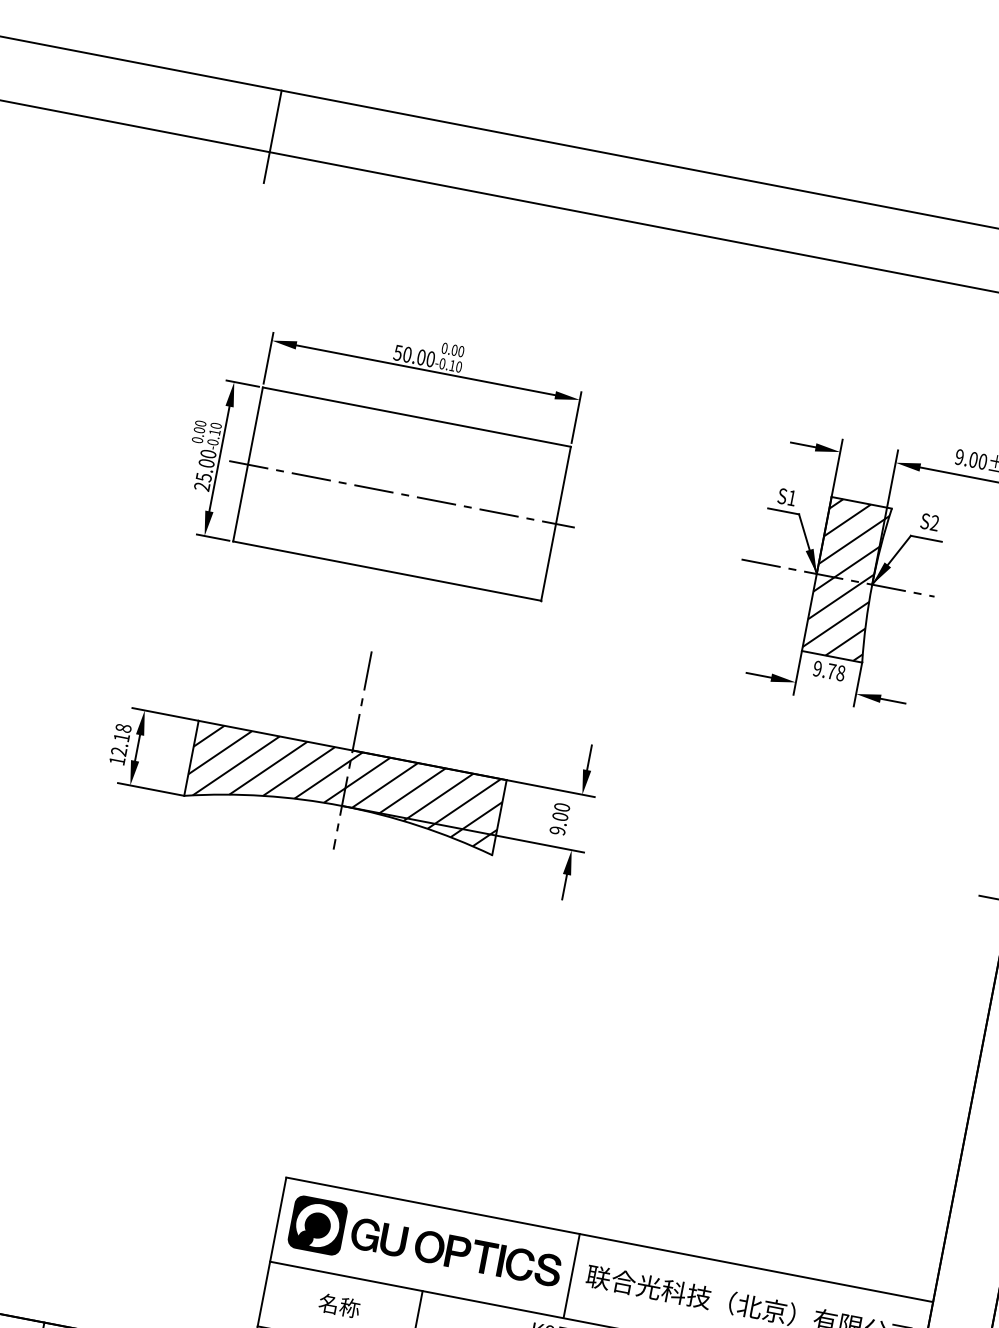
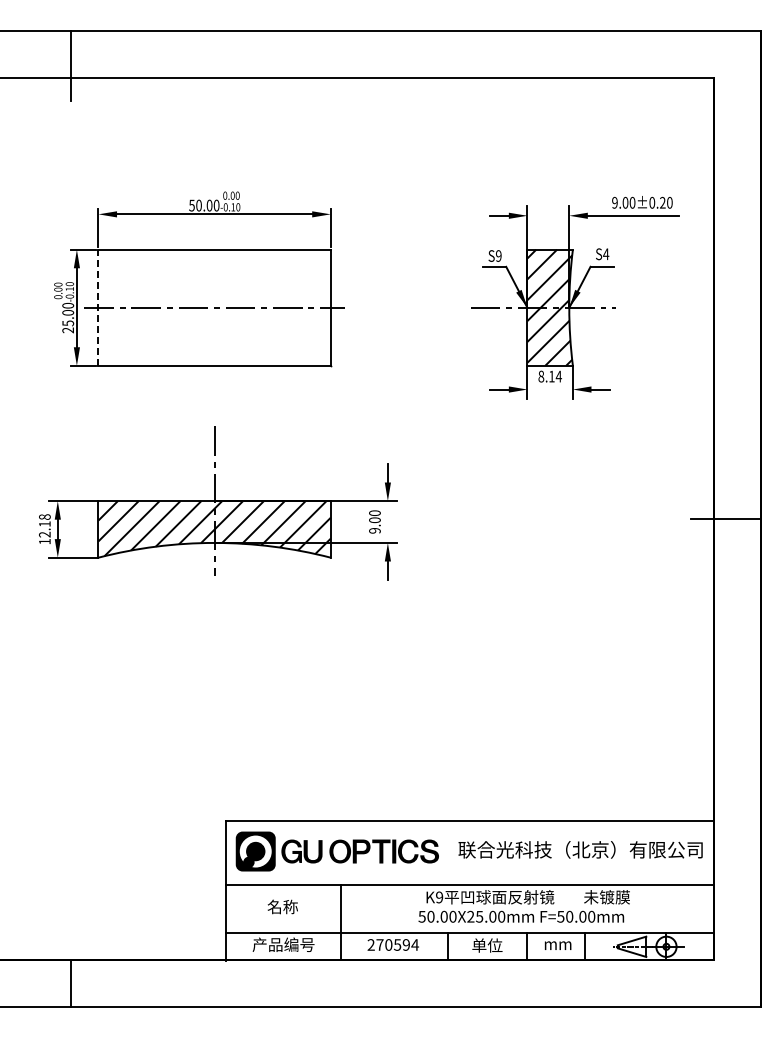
line: (248, 464) -> (98, 307), solid -> dashed
text: (791, 497) -> (498, 255), S1 -> S9
text: (935, 523) -> (606, 254), S2 -> S4
text: (828, 670) -> (549, 376), 9.78 -> 8.14
line: (571, 1275) -> (447, 852), removed

